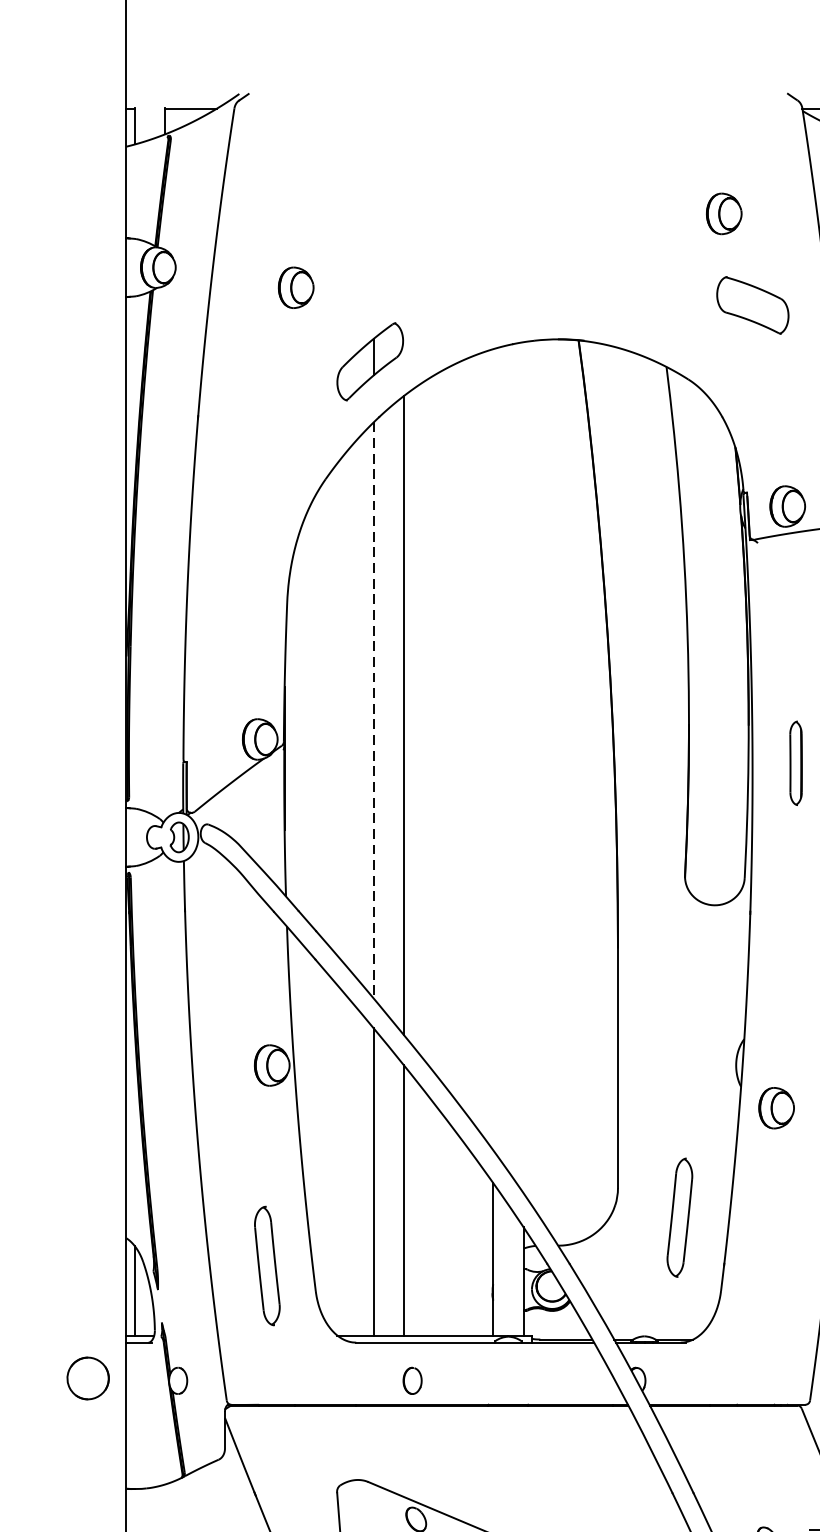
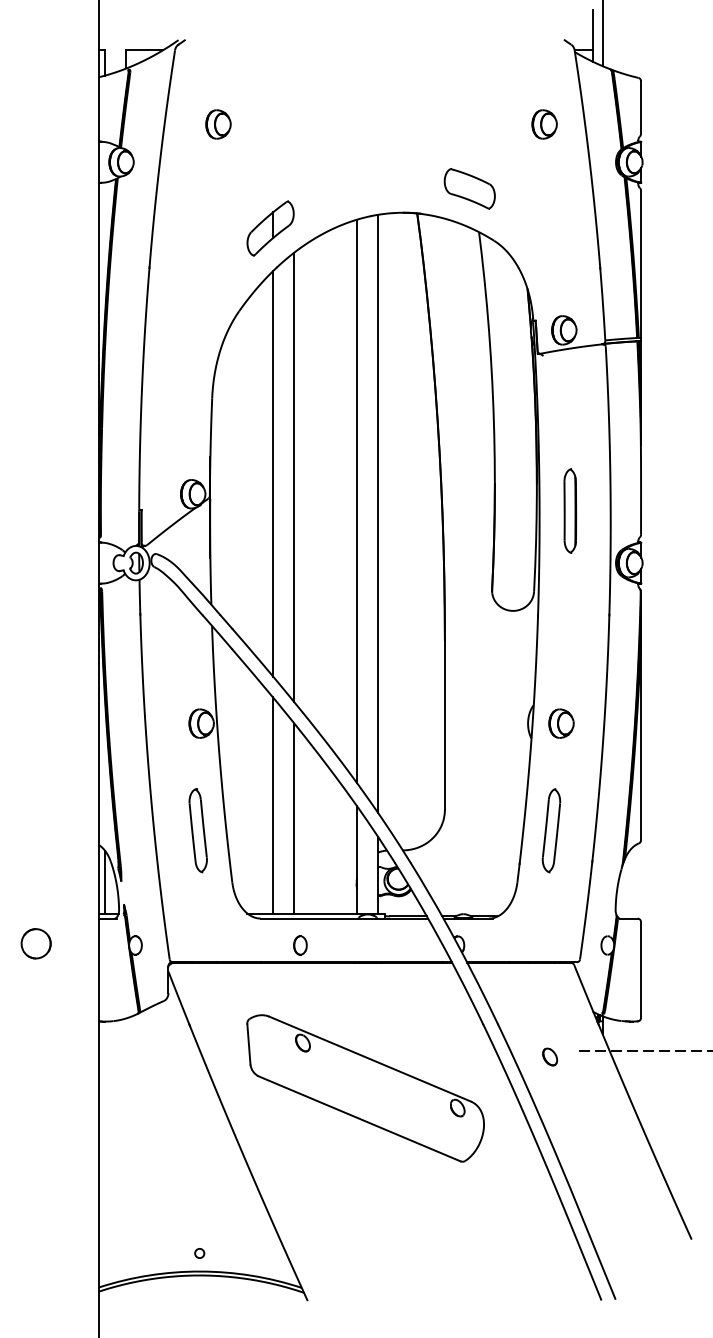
part: (724, 213) -> (544, 124), moved
part: (296, 287) -> (218, 124), moved
part: (752, 304) -> (469, 188), moved
line: (374, 709) -> (273, 473), dashed -> solid
line: (493, 749) -> (357, 501), added
part: (795, 762) -> (569, 510), size x1.43
line: (523, 766) -> (378, 513), added
part: (776, 1107) -> (561, 723), moved
part: (679, 1217) -> (551, 830), moved
part: (266, 1265) -> (197, 830), moved
part: (87, 1378) -> (35, 943), moved

